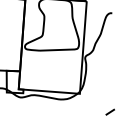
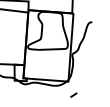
line: (109, 111) -> (73, 94), moved

